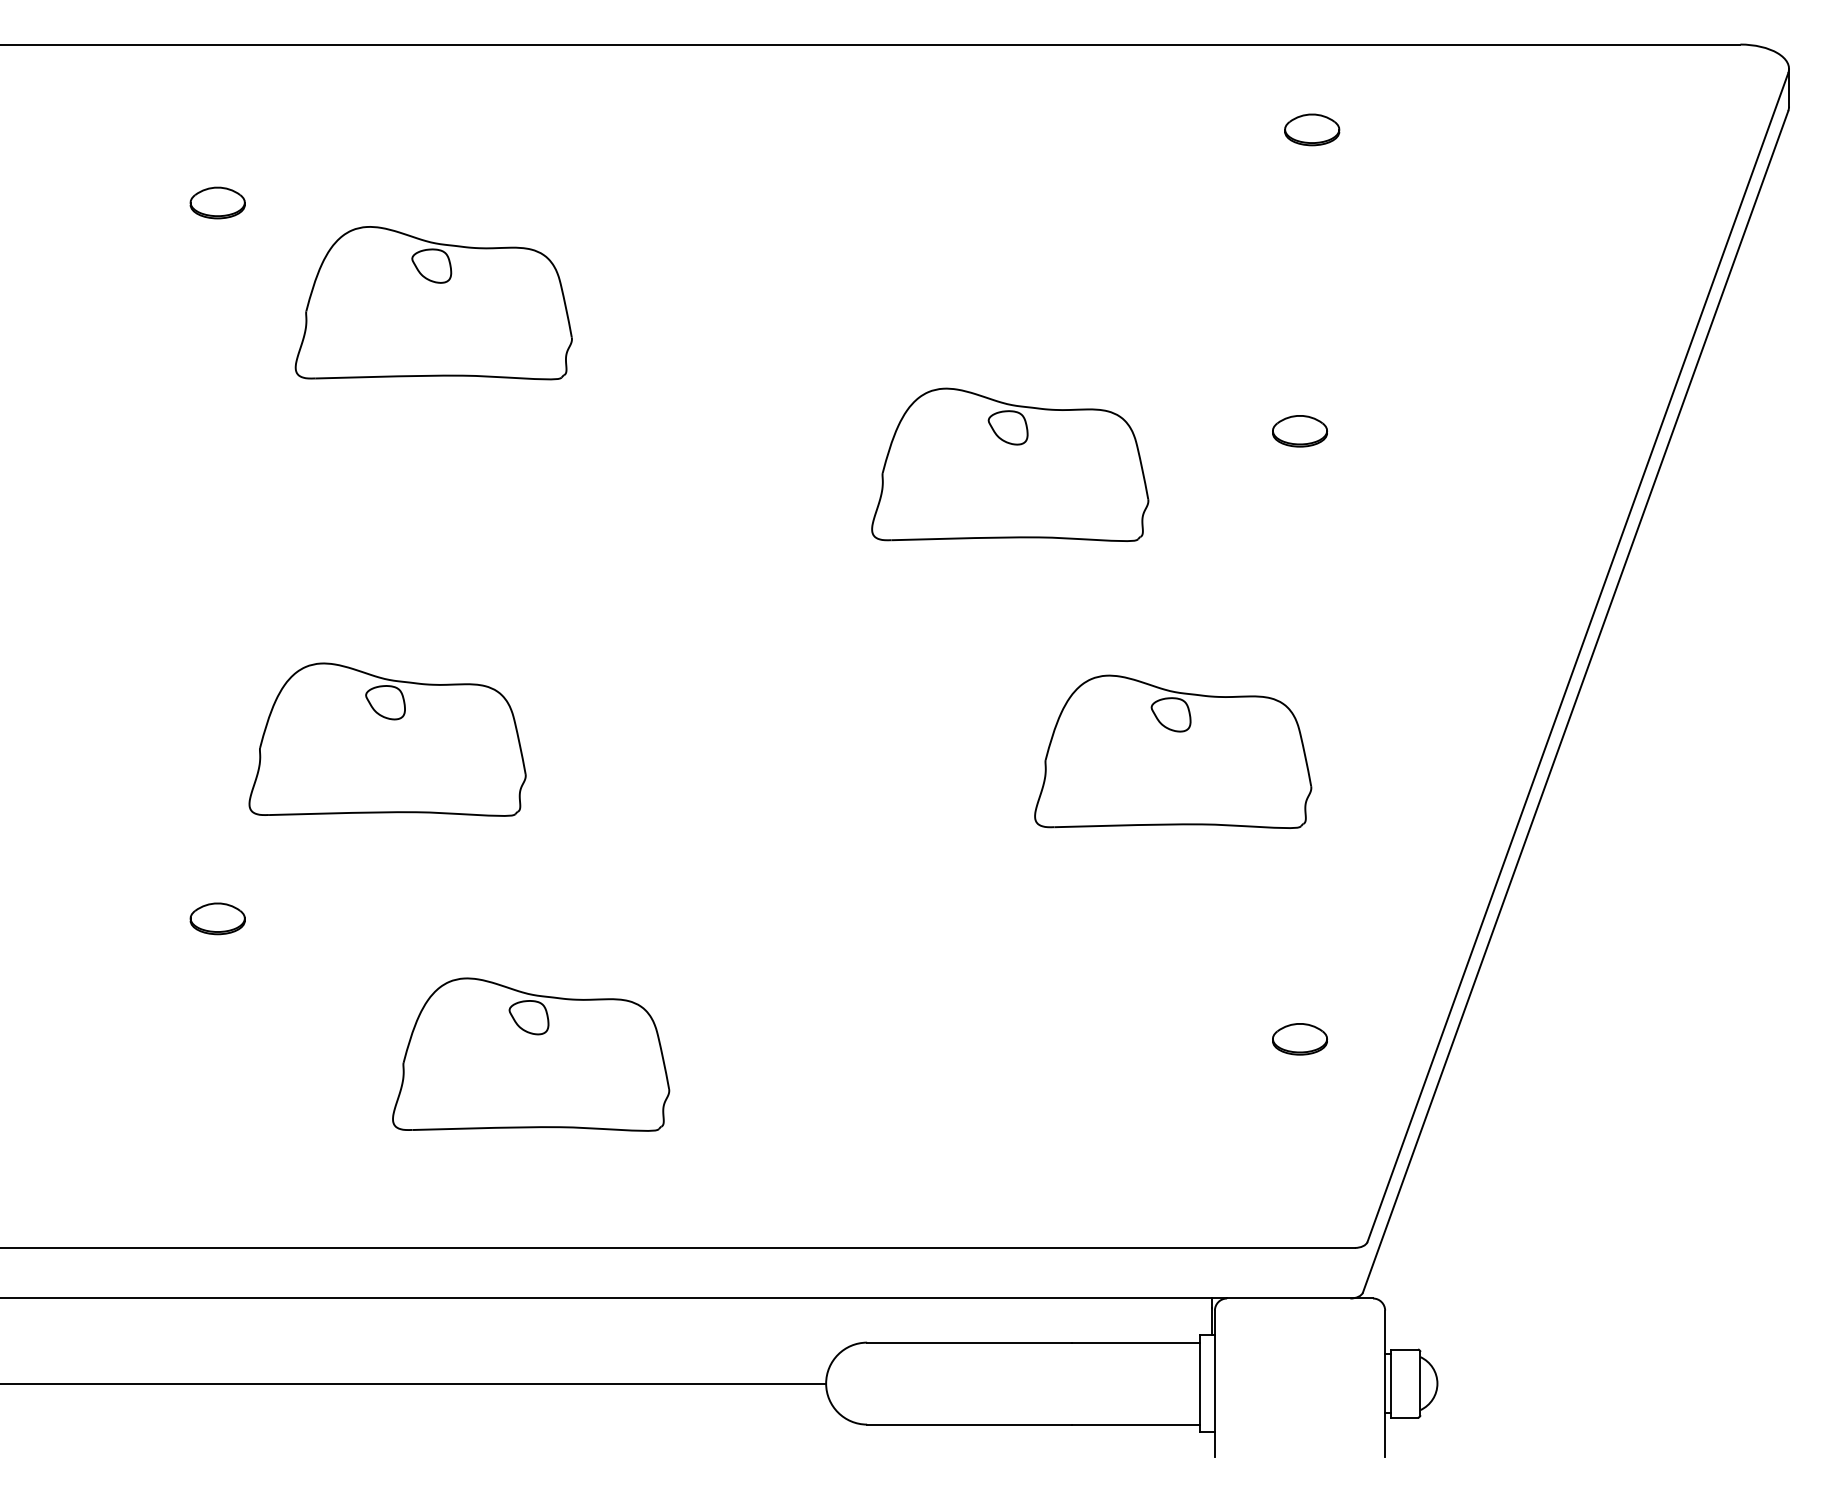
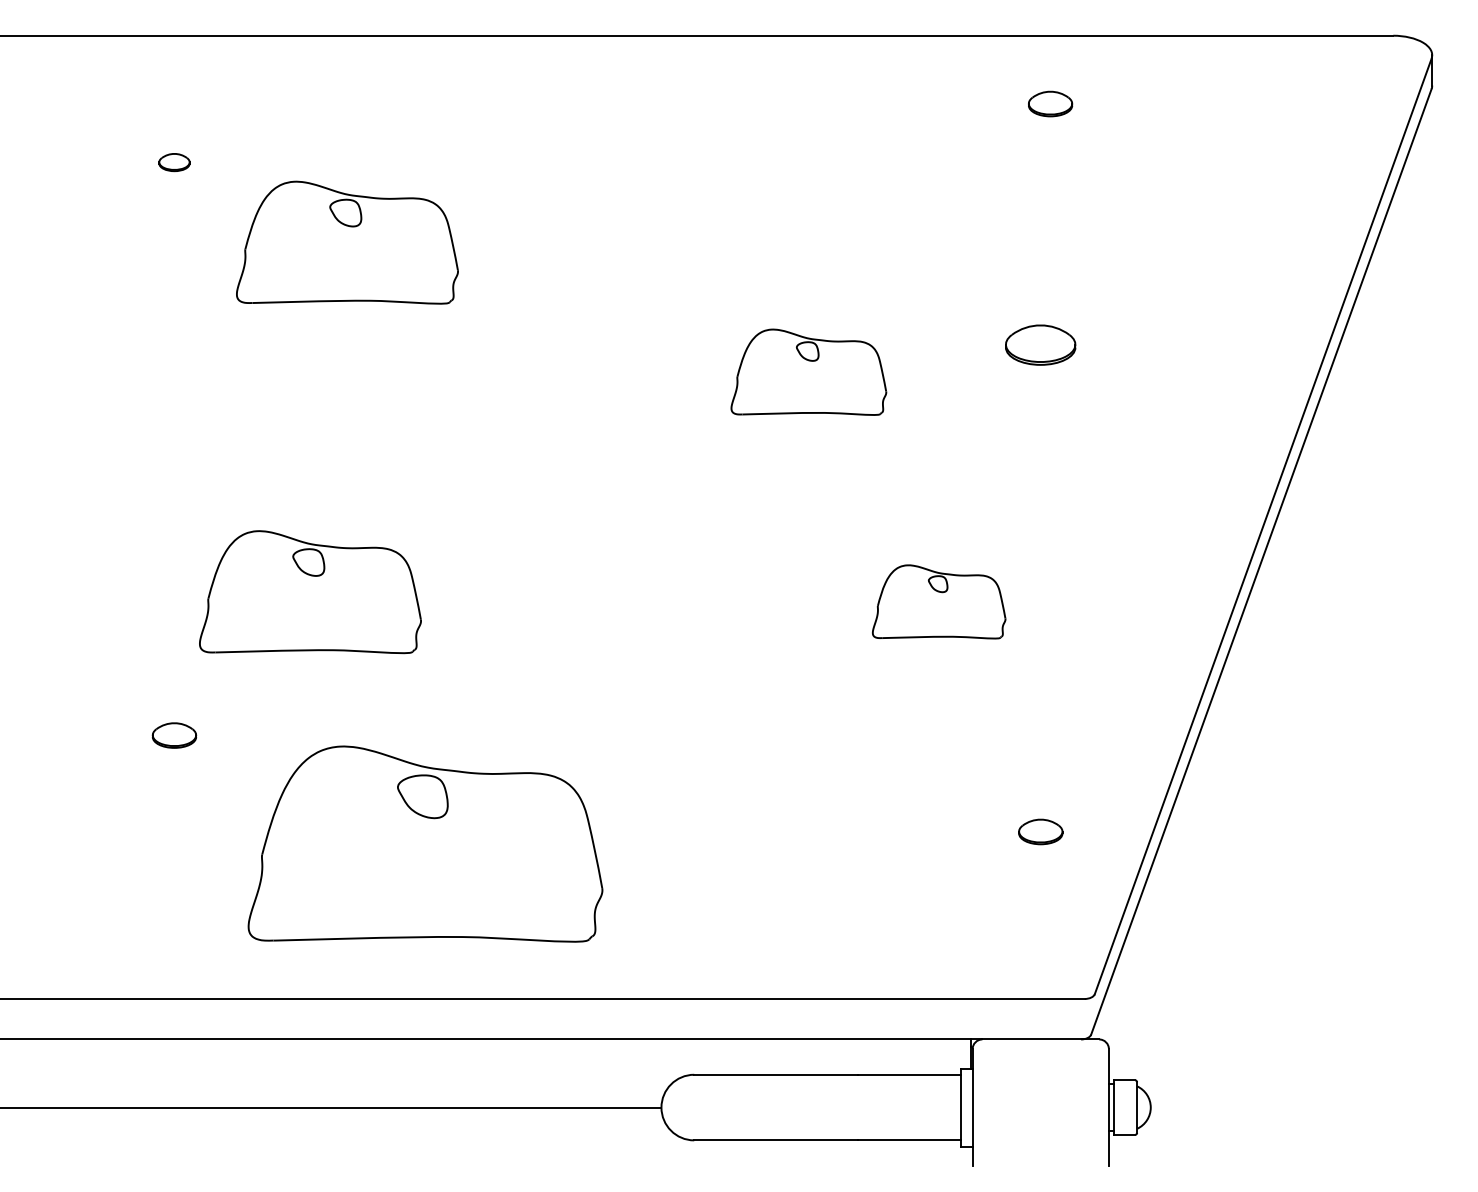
part: (217, 202) -> (174, 162), size x0.7
part: (1299, 431) -> (1040, 345), size x1.6
part: (1009, 465) -> (808, 372), size x0.7
part: (1172, 751) -> (938, 601), size x0.6
part: (530, 1054) -> (424, 844), size x1.6

